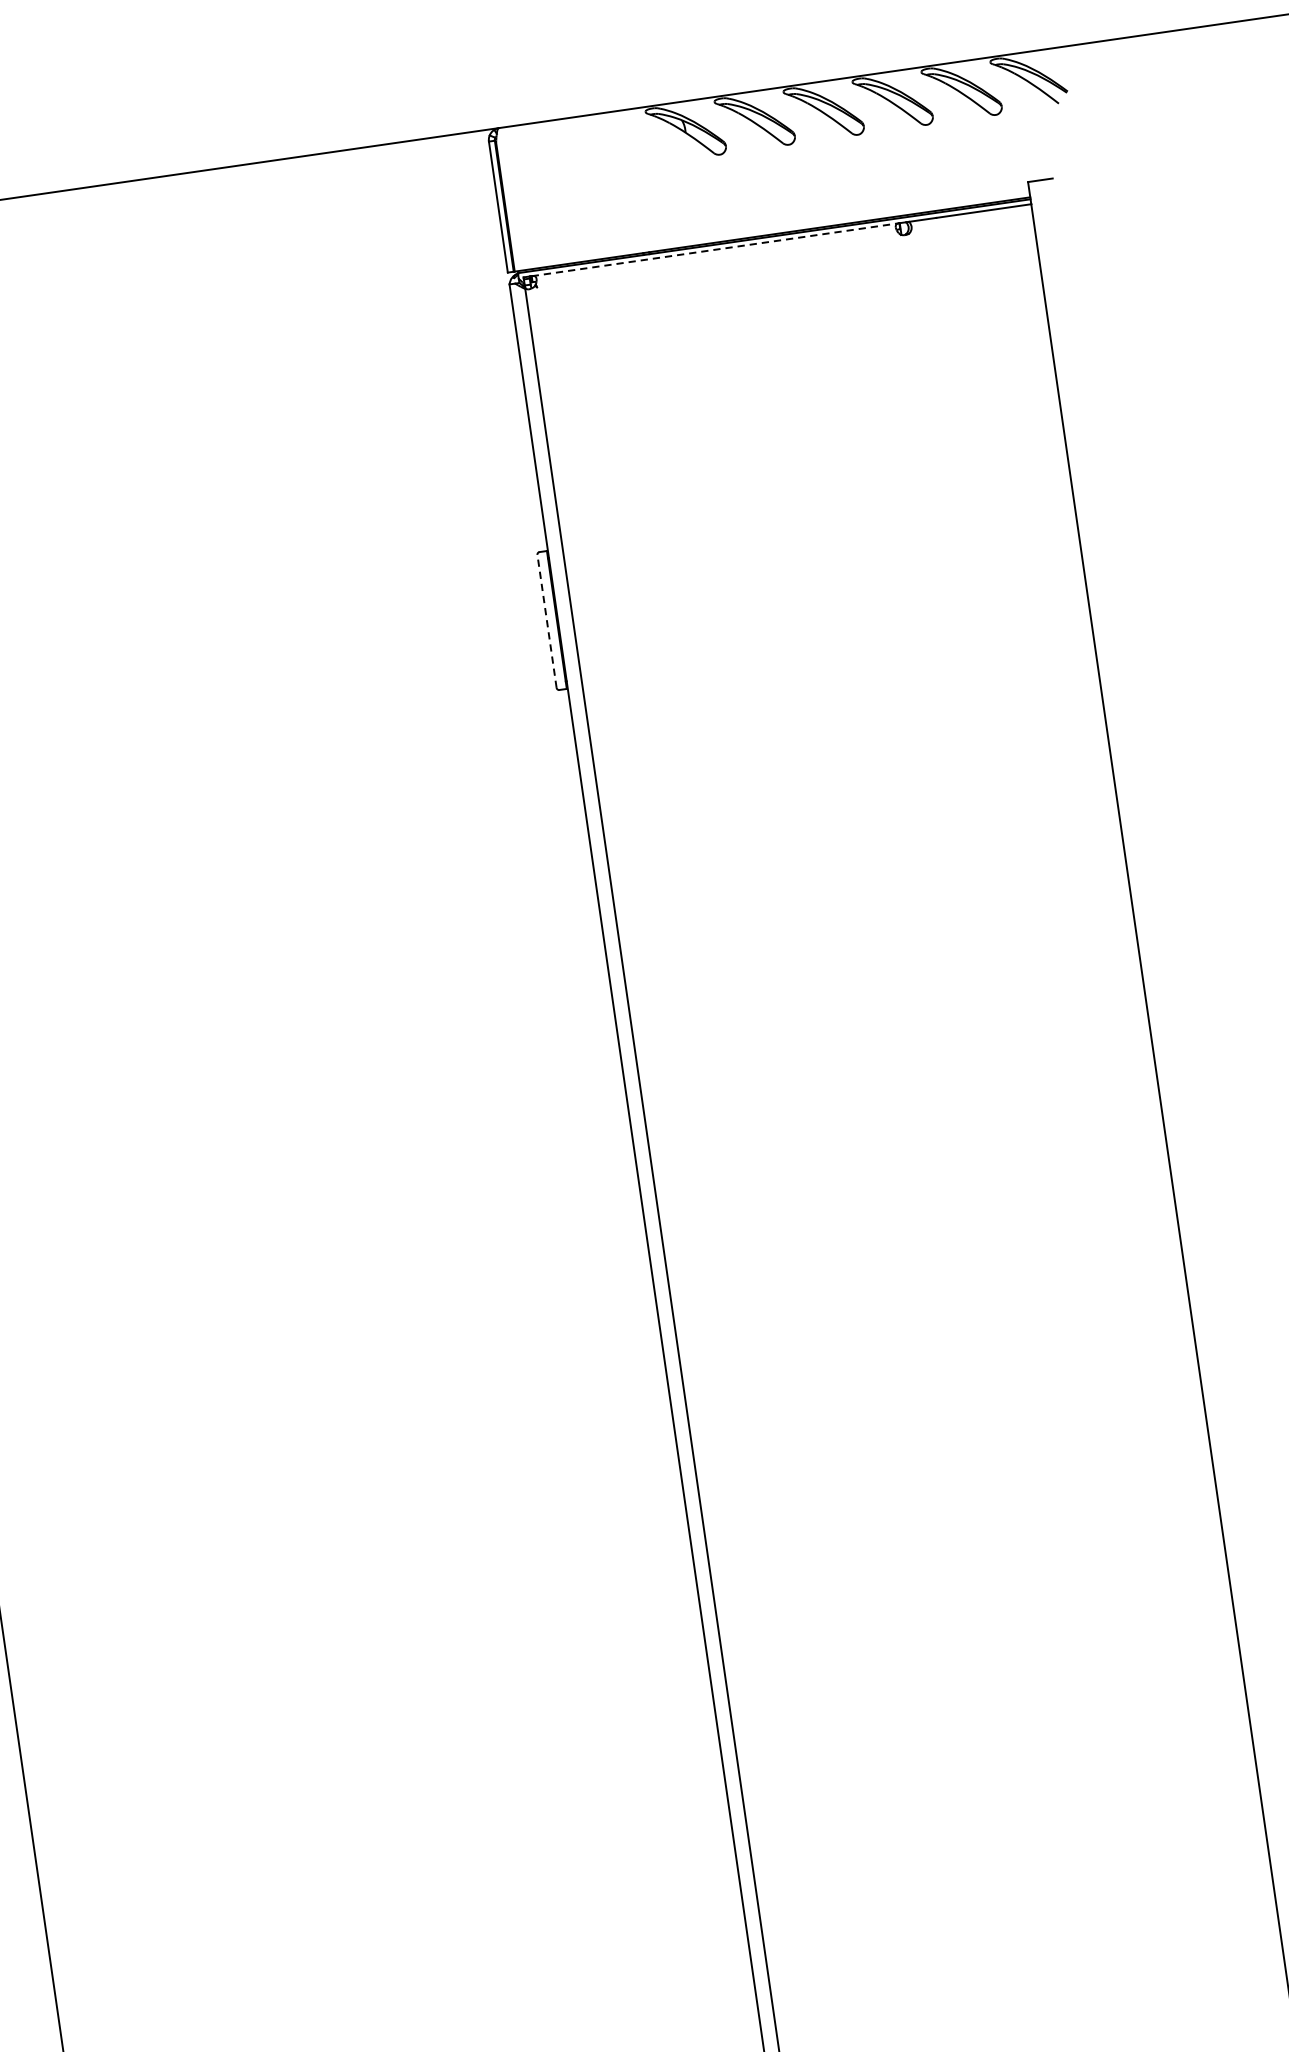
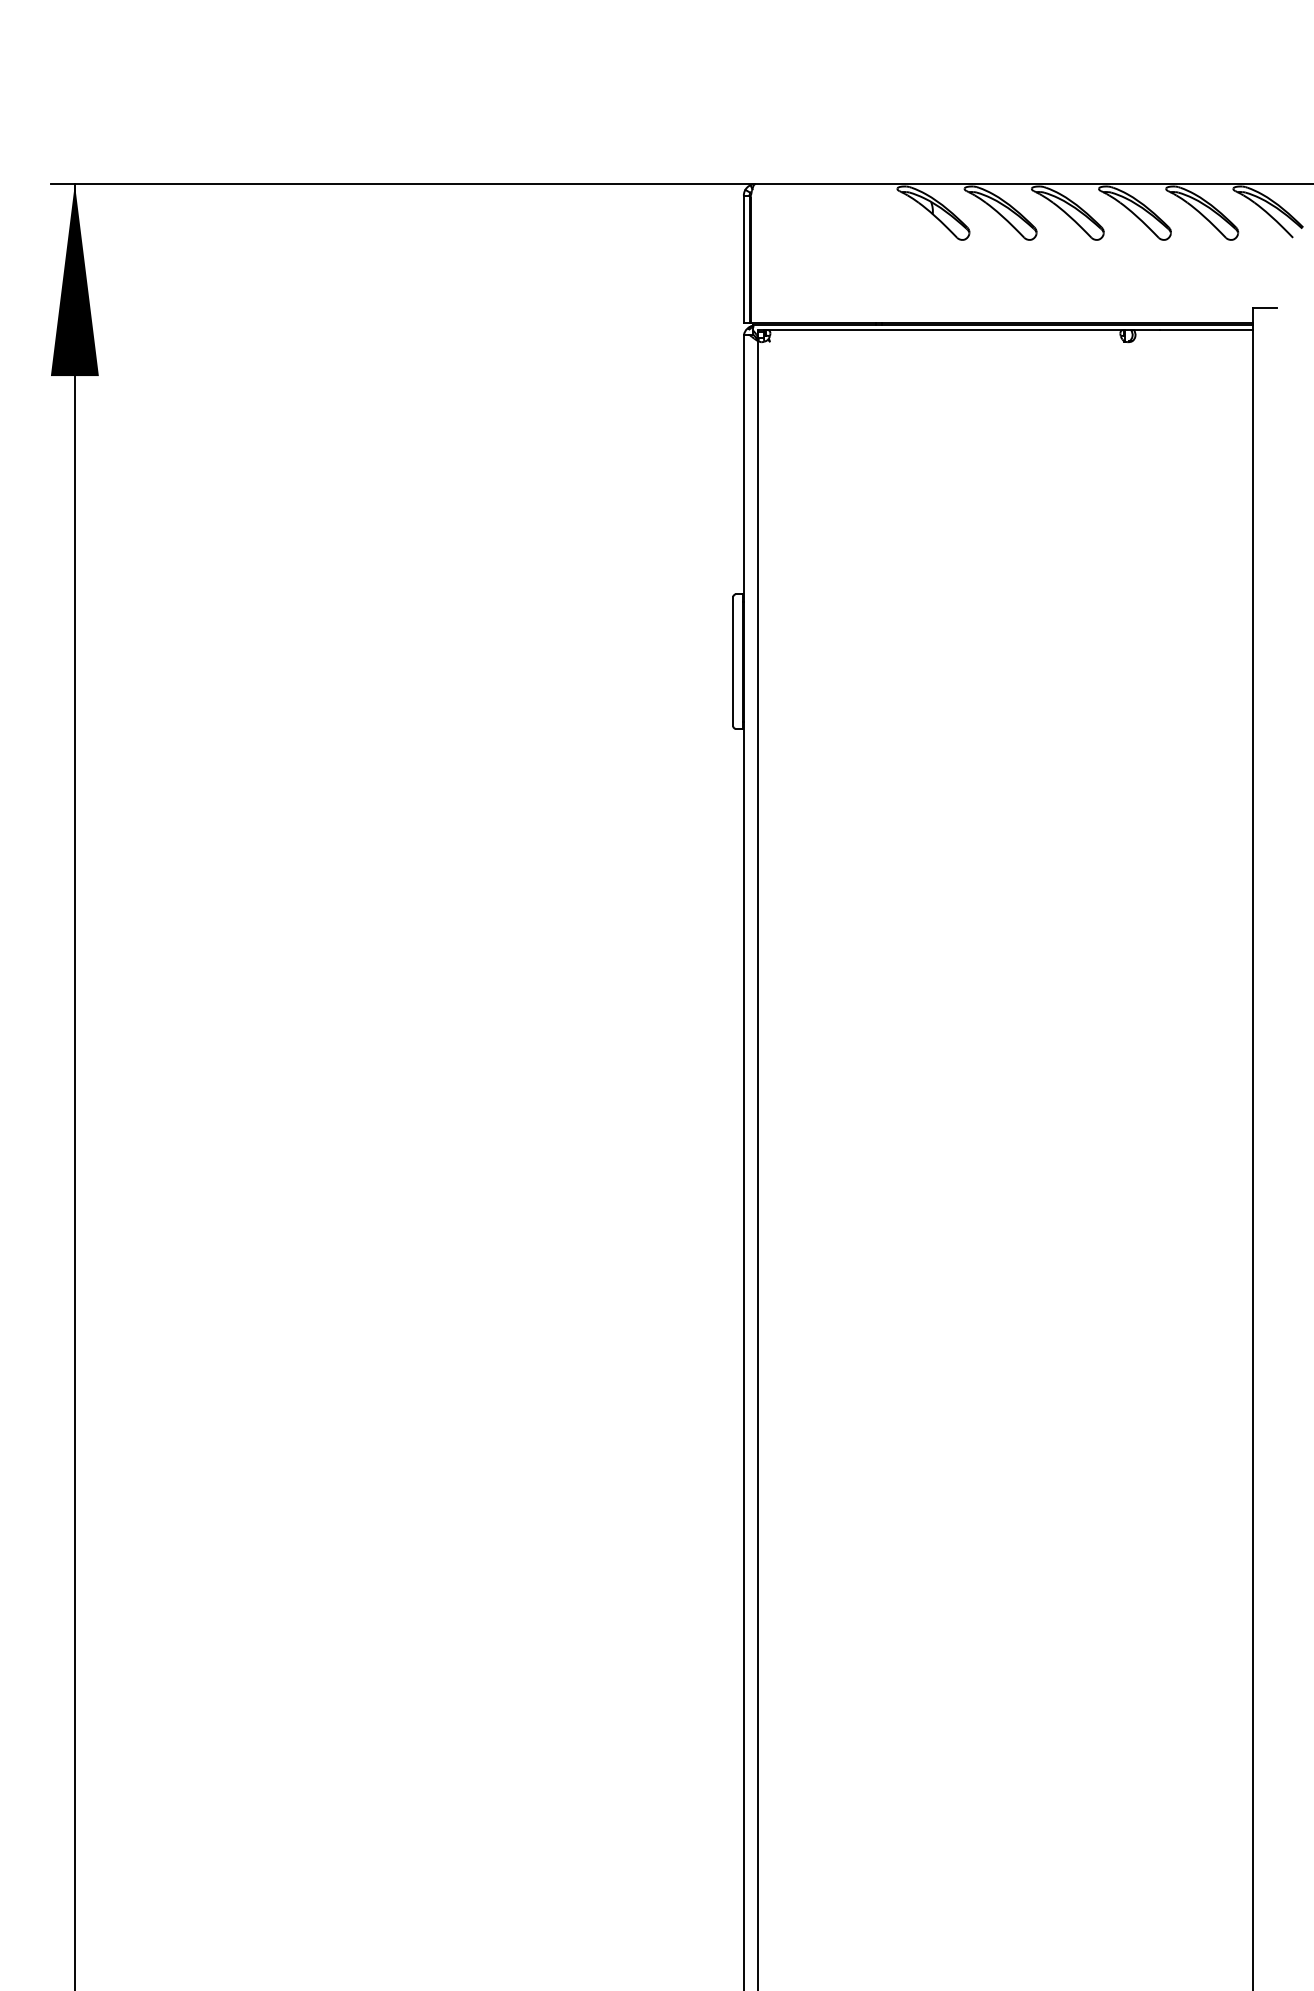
line: (715, 250) -> (945, 330), dashed -> solid
line: (547, 621) -> (733, 661), dashed -> solid

